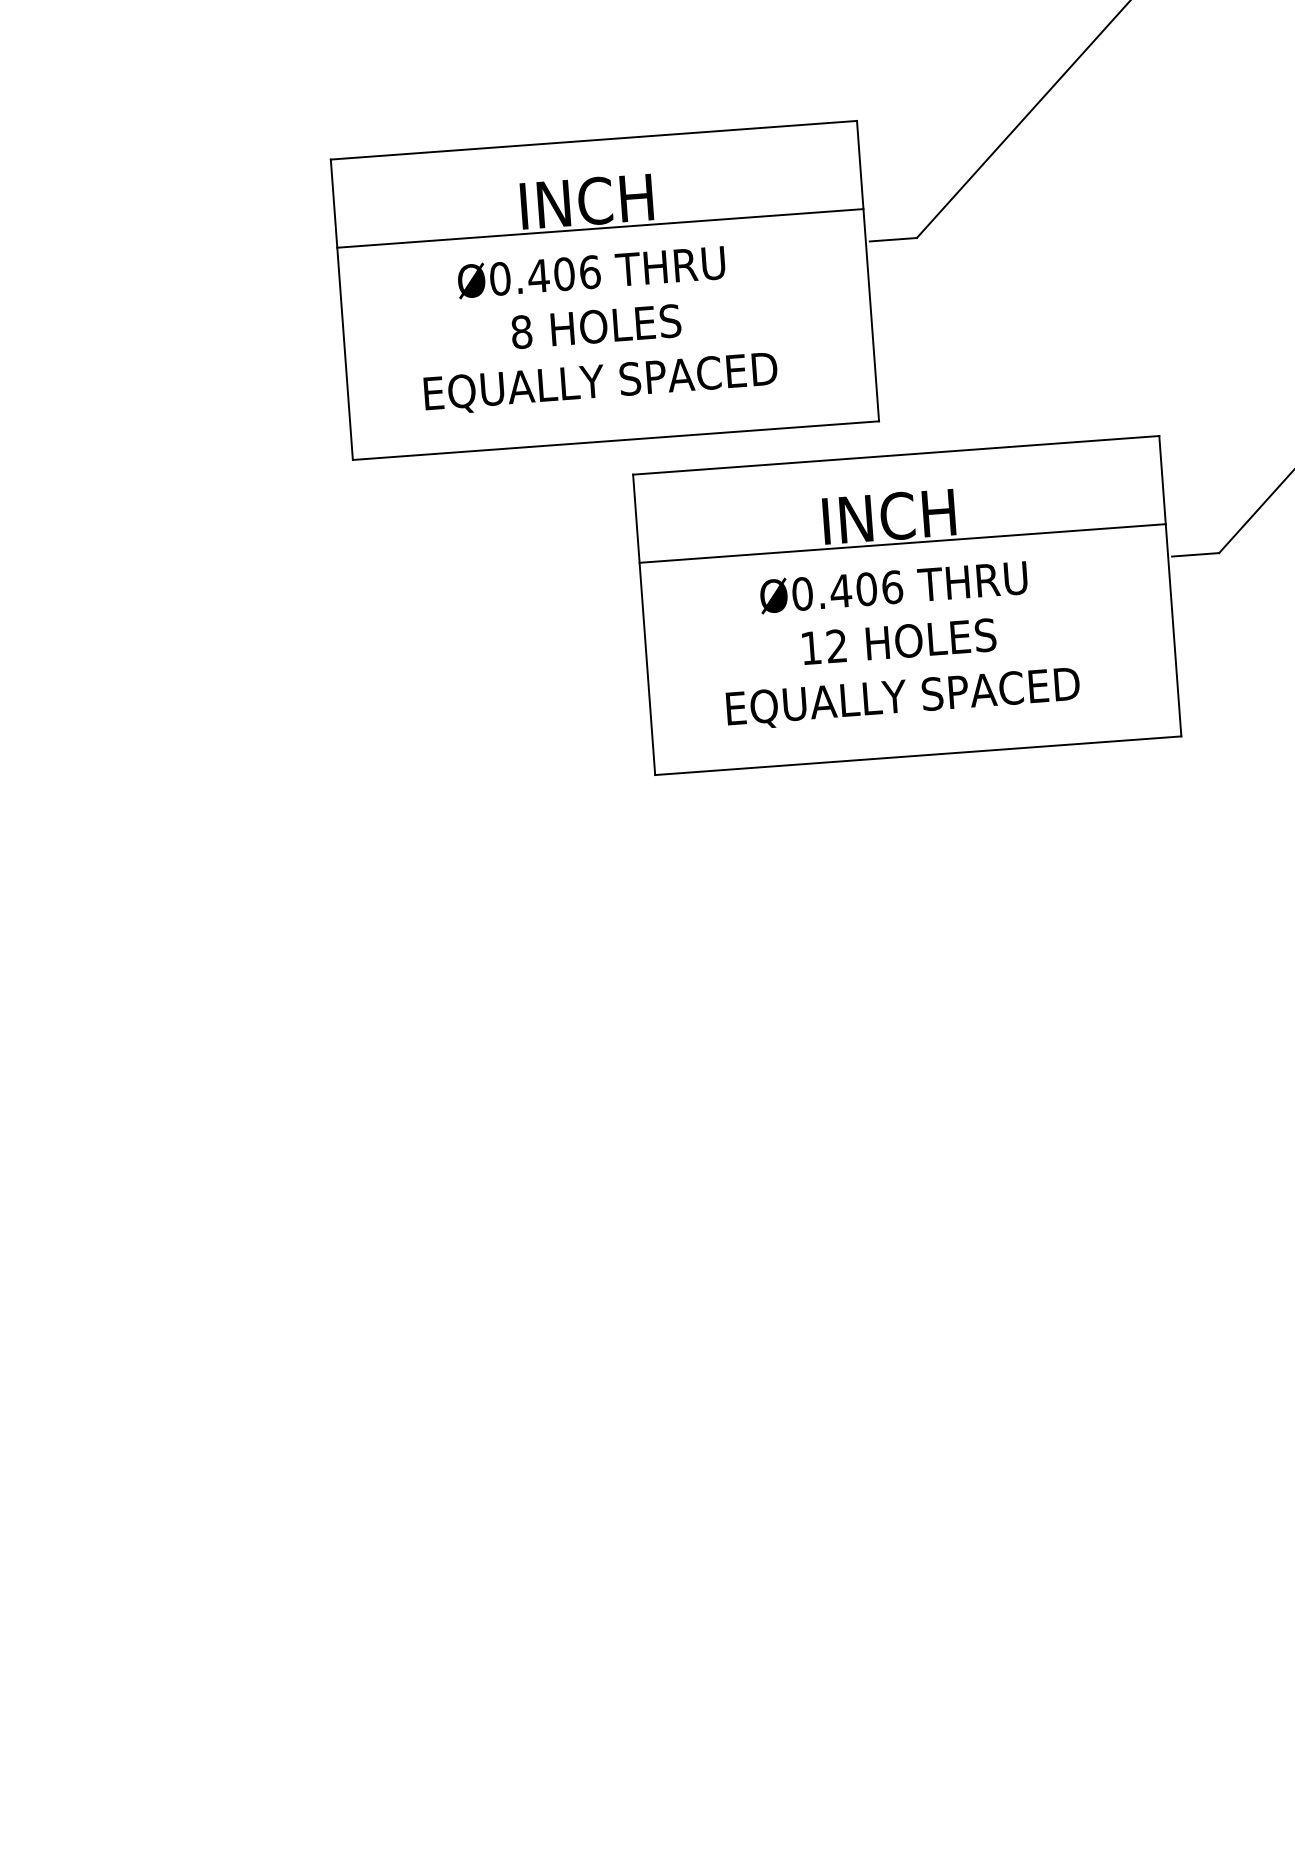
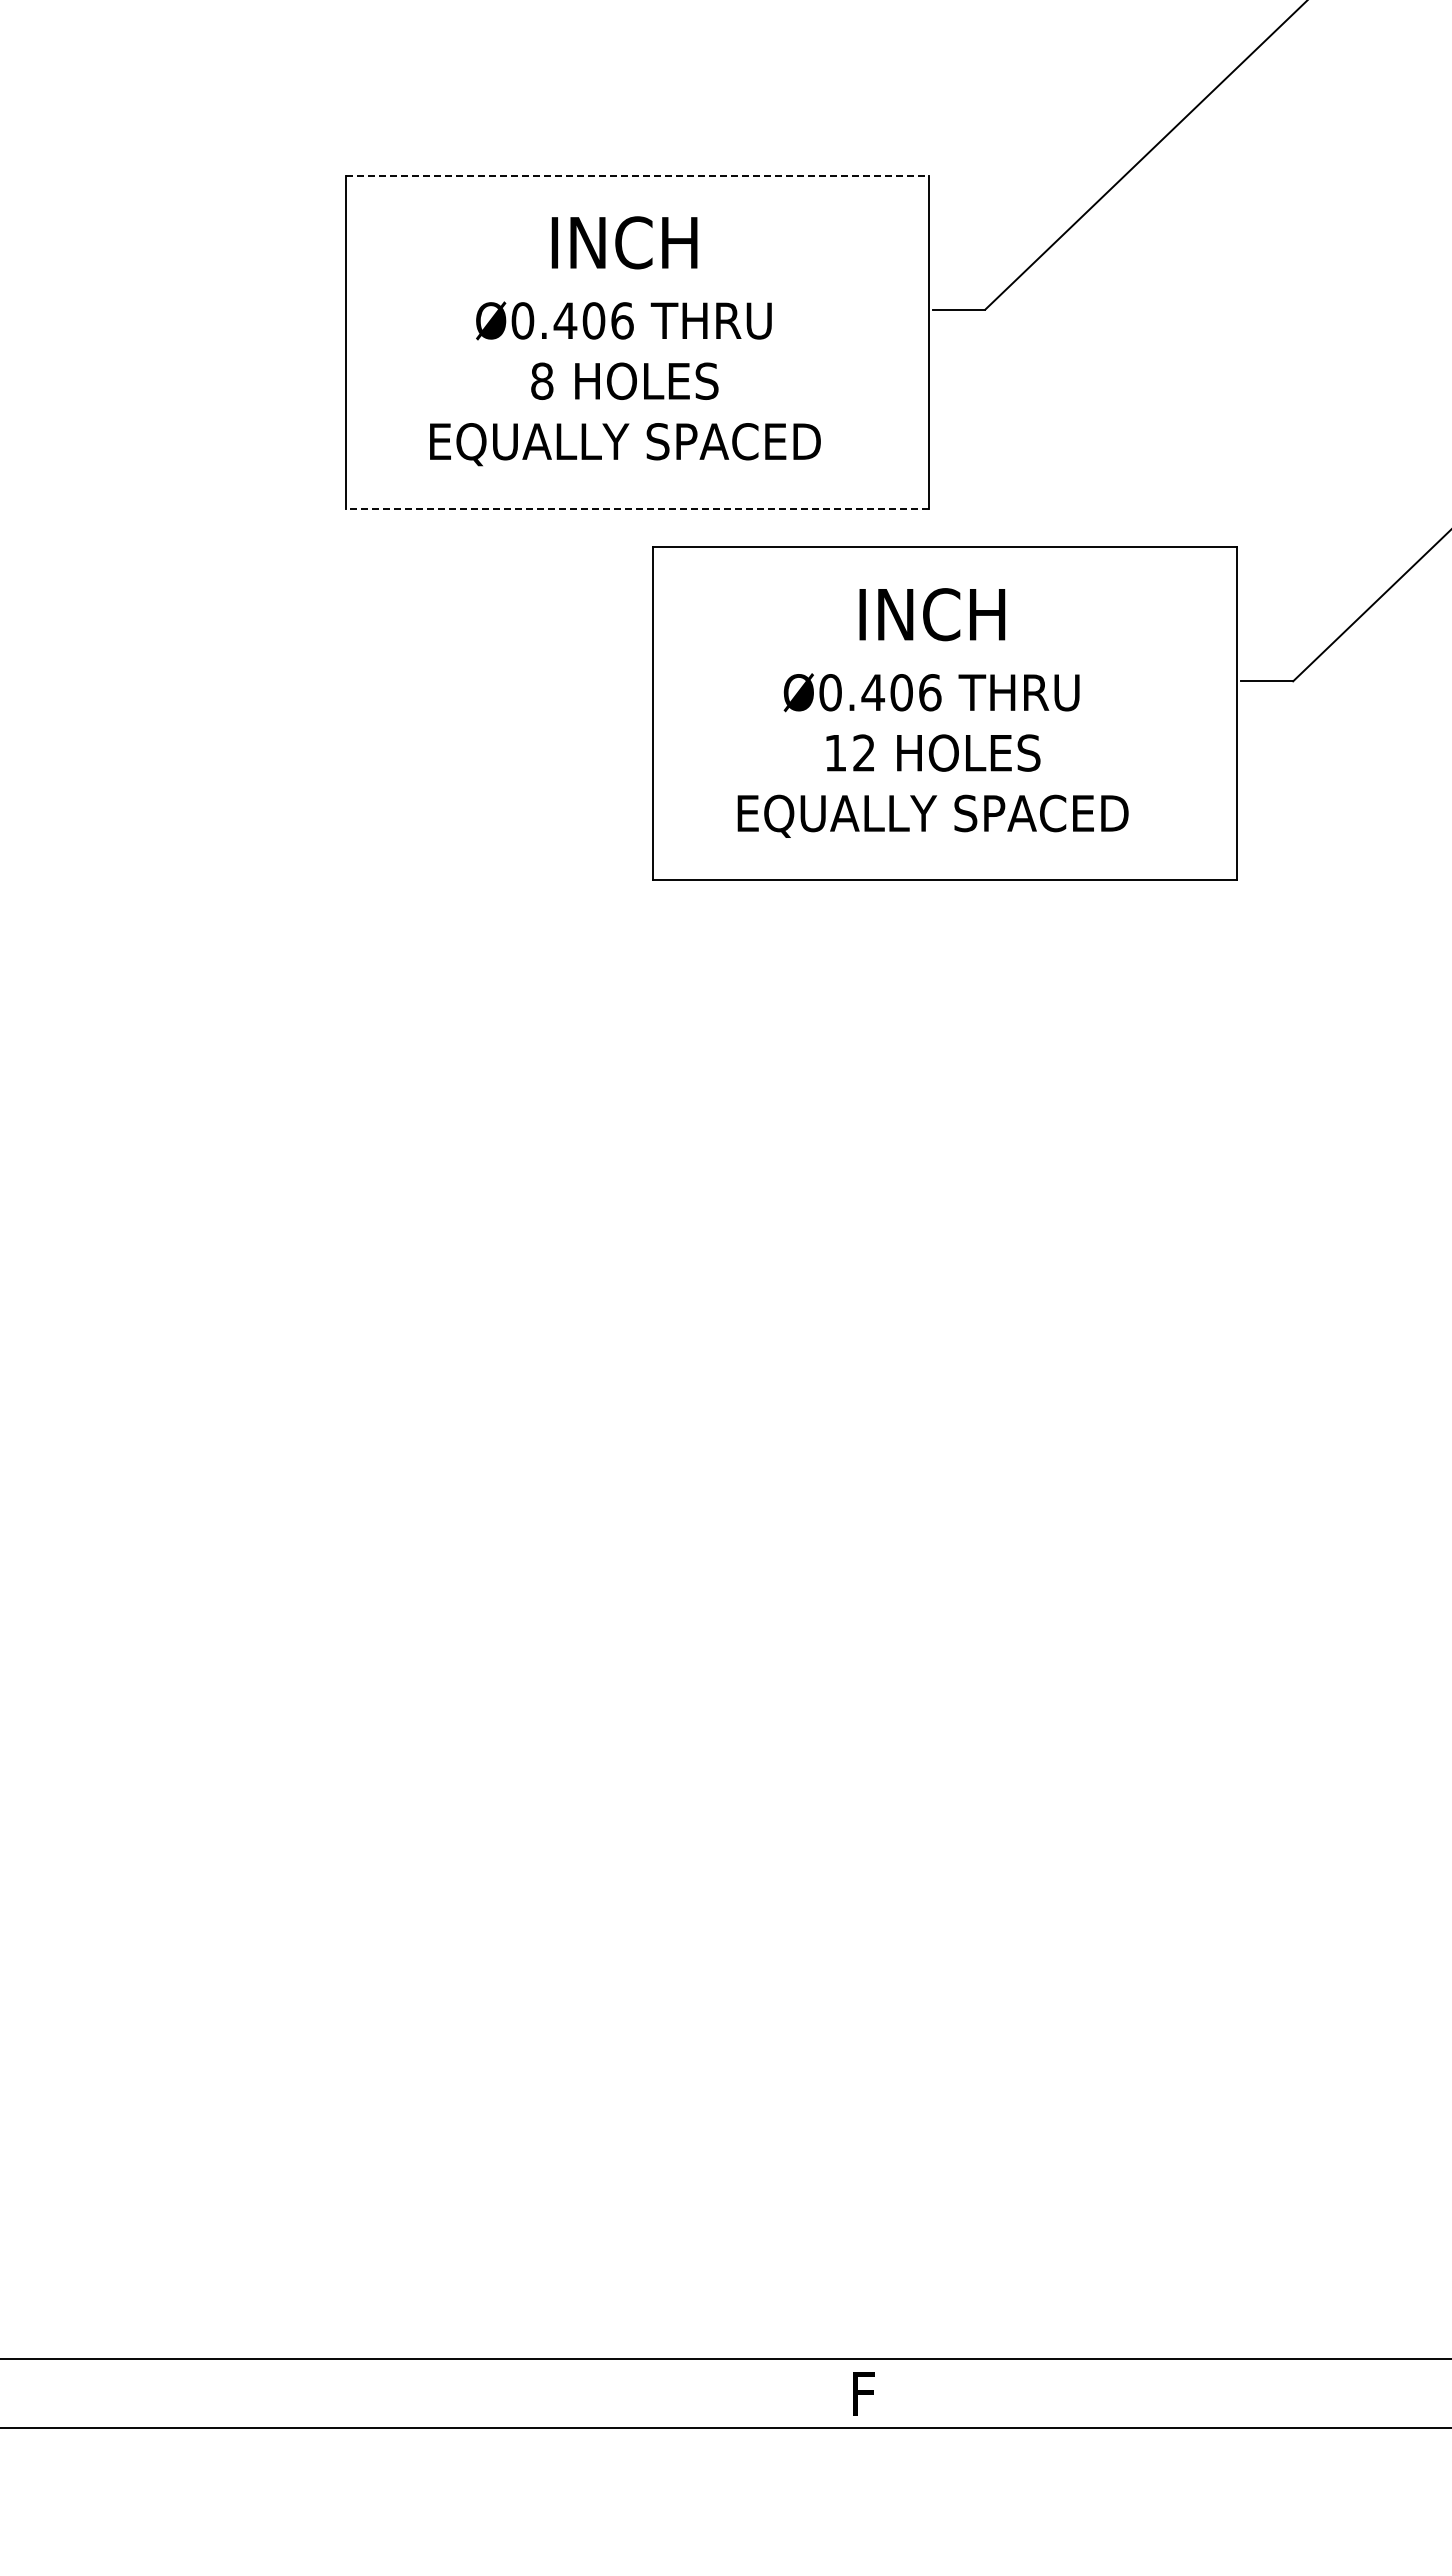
line: (594, 140) -> (637, 175), solid -> dashed
line: (599, 228) -> (636, 273), removed
line: (616, 440) -> (637, 508), solid -> dashed
line: (902, 543) -> (944, 645), removed

